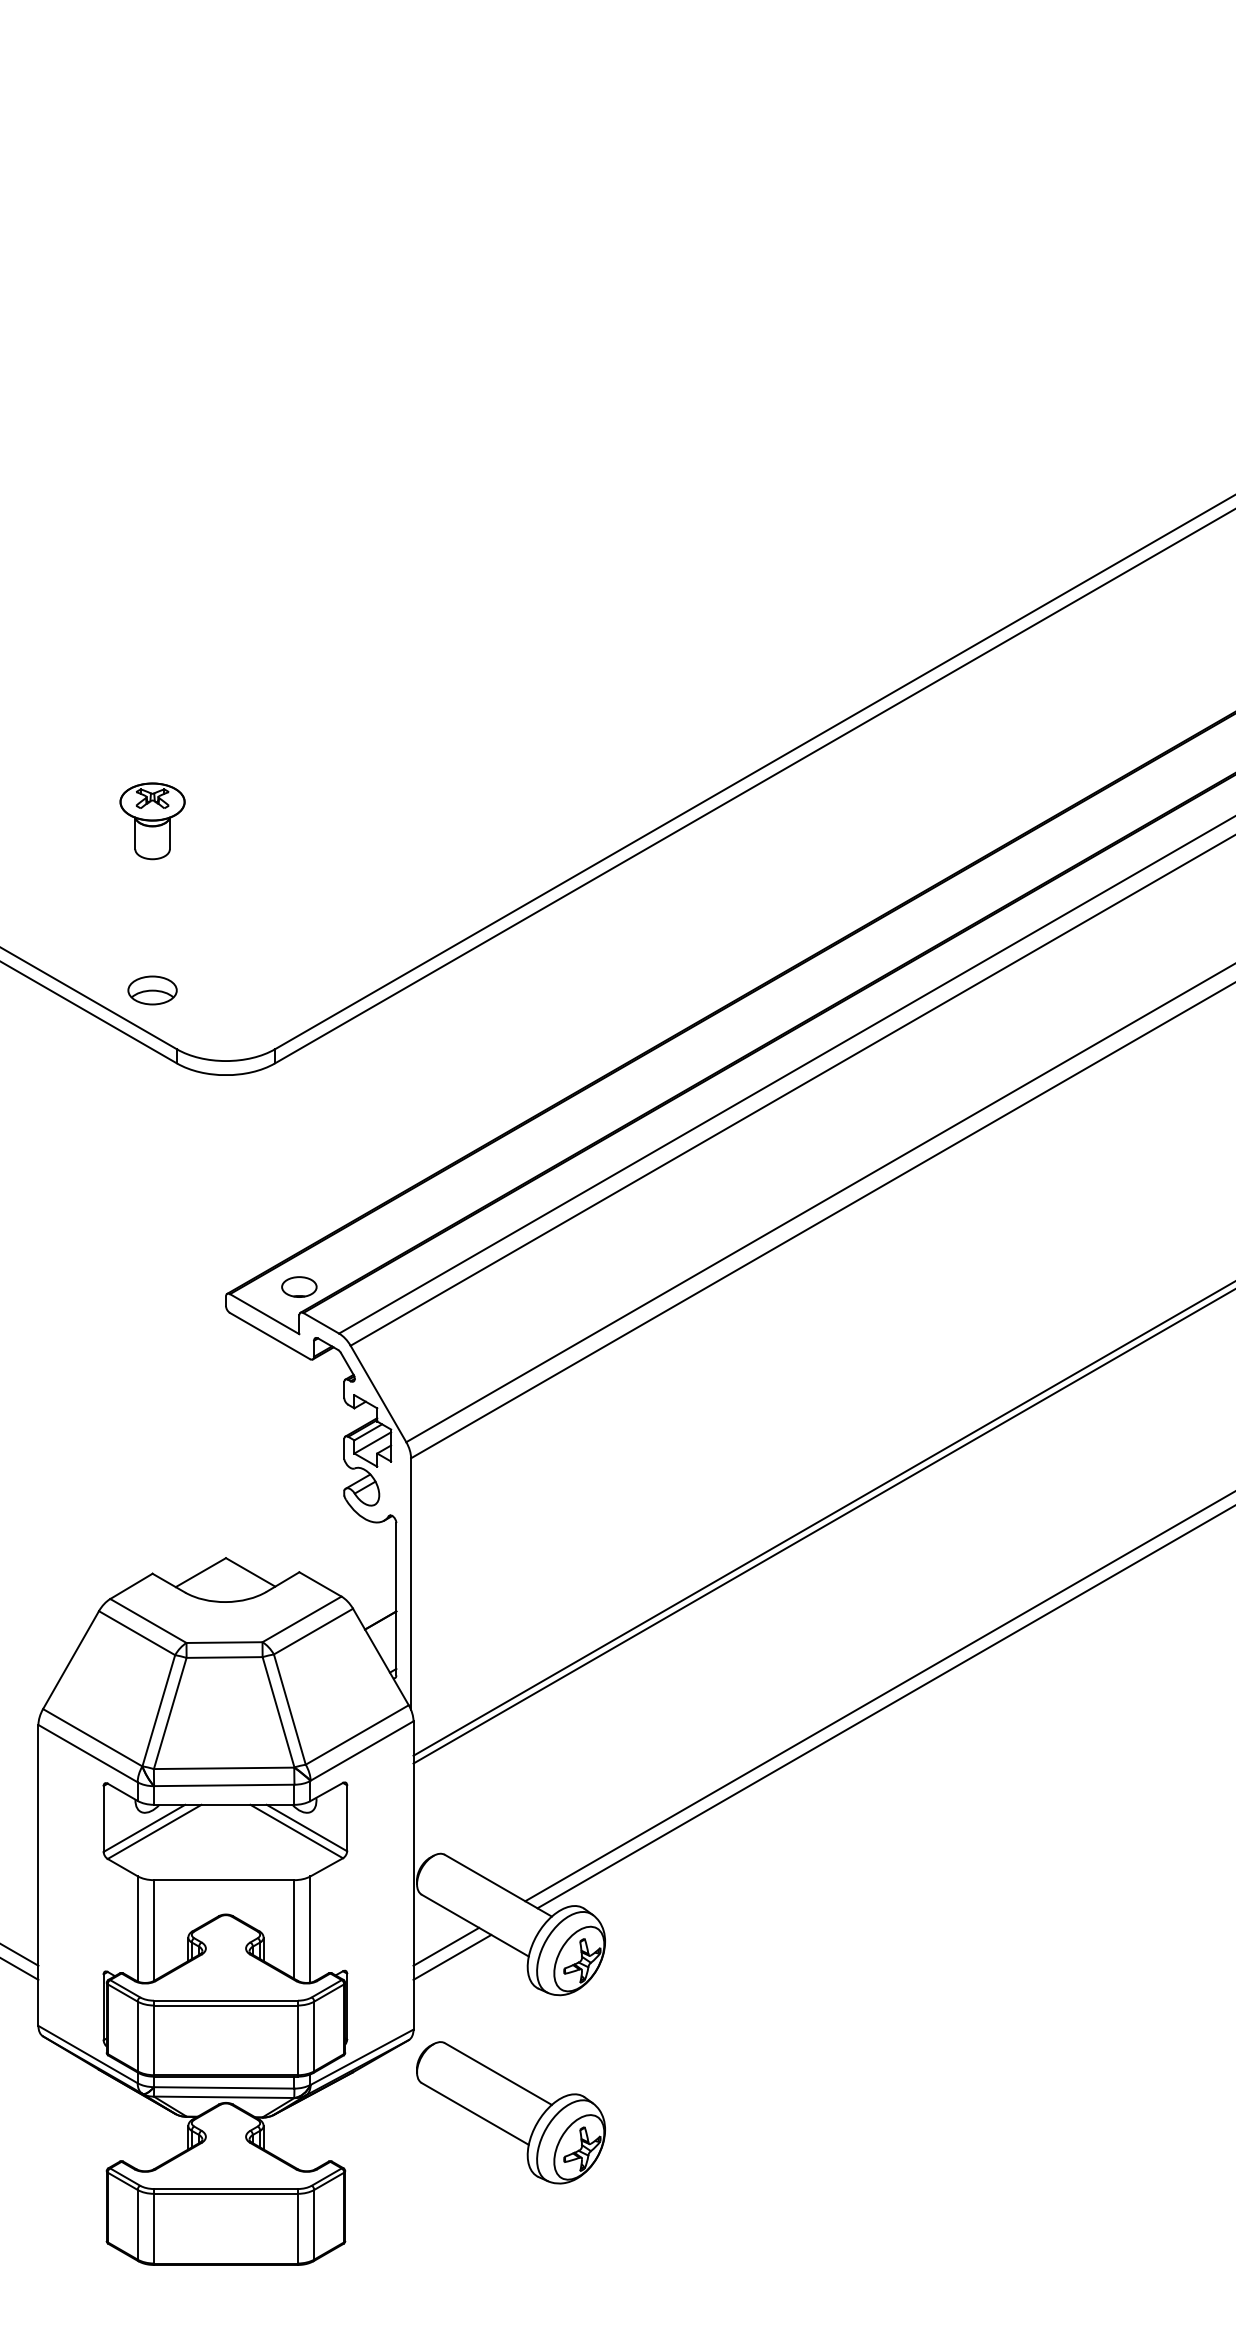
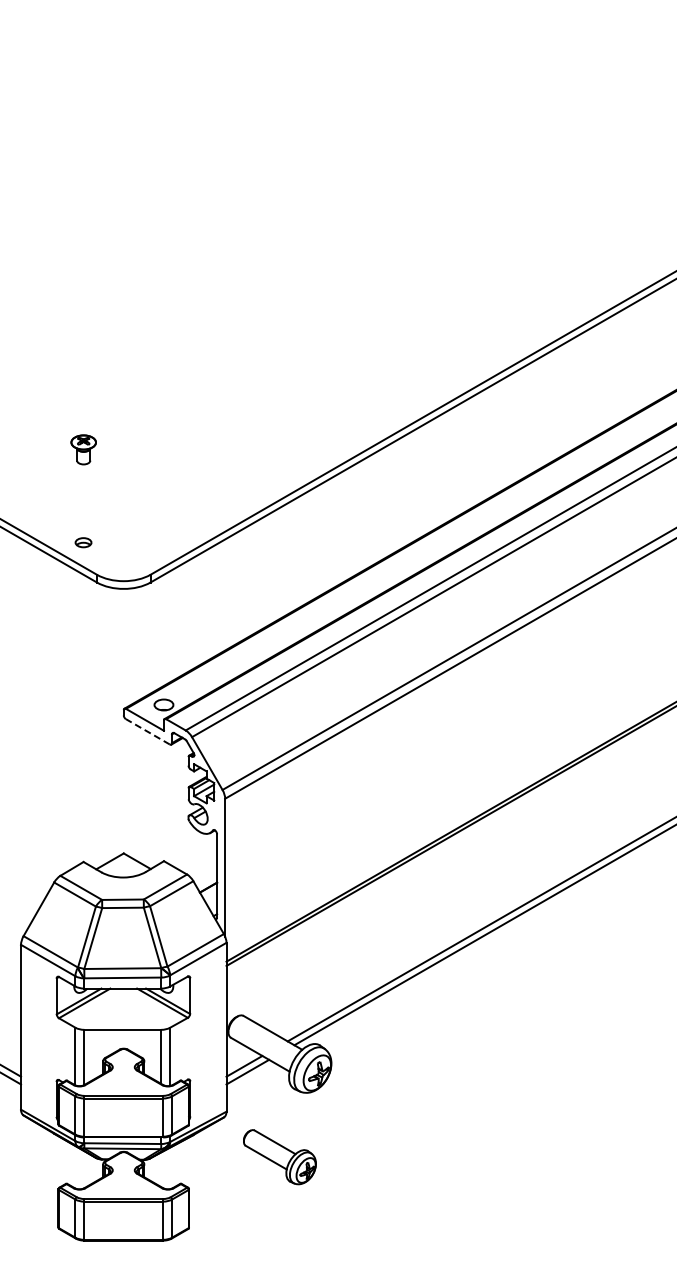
part: (152, 820) -> (83, 449), size x0.7
part: (152, 990) -> (83, 542), size x0.6
line: (269, 1335) -> (147, 731), solid -> dashed
part: (510, 2111) -> (279, 1156), size x0.7

